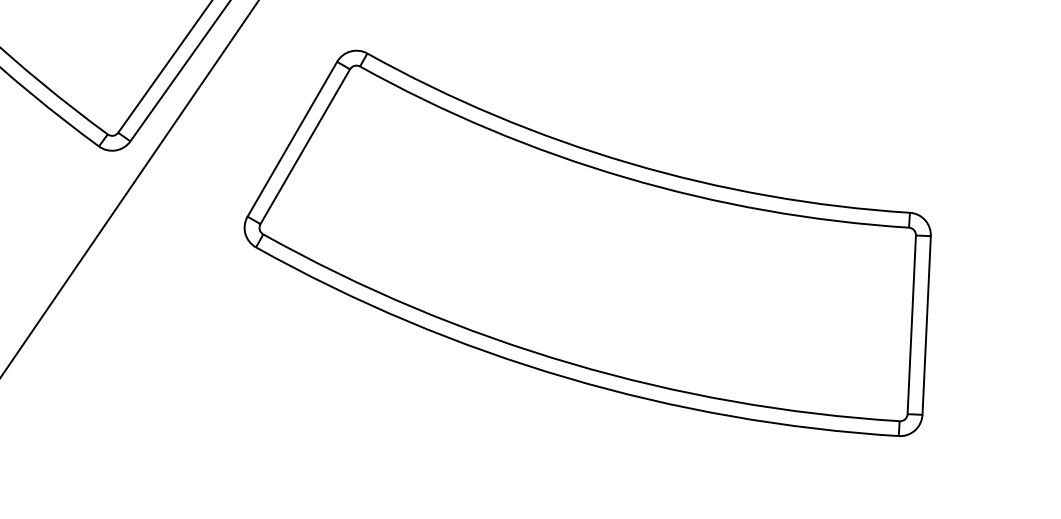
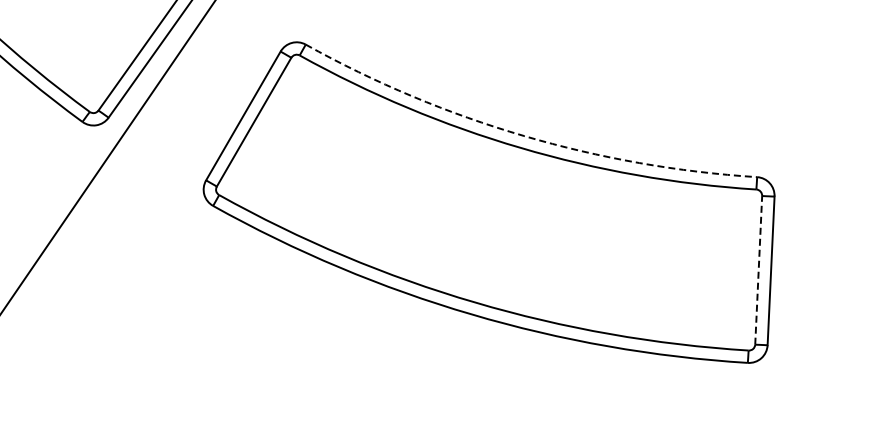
arc: (630, 163) -> (524, 136), solid -> dashed
line: (911, 323) -> (758, 269), solid -> dashed

